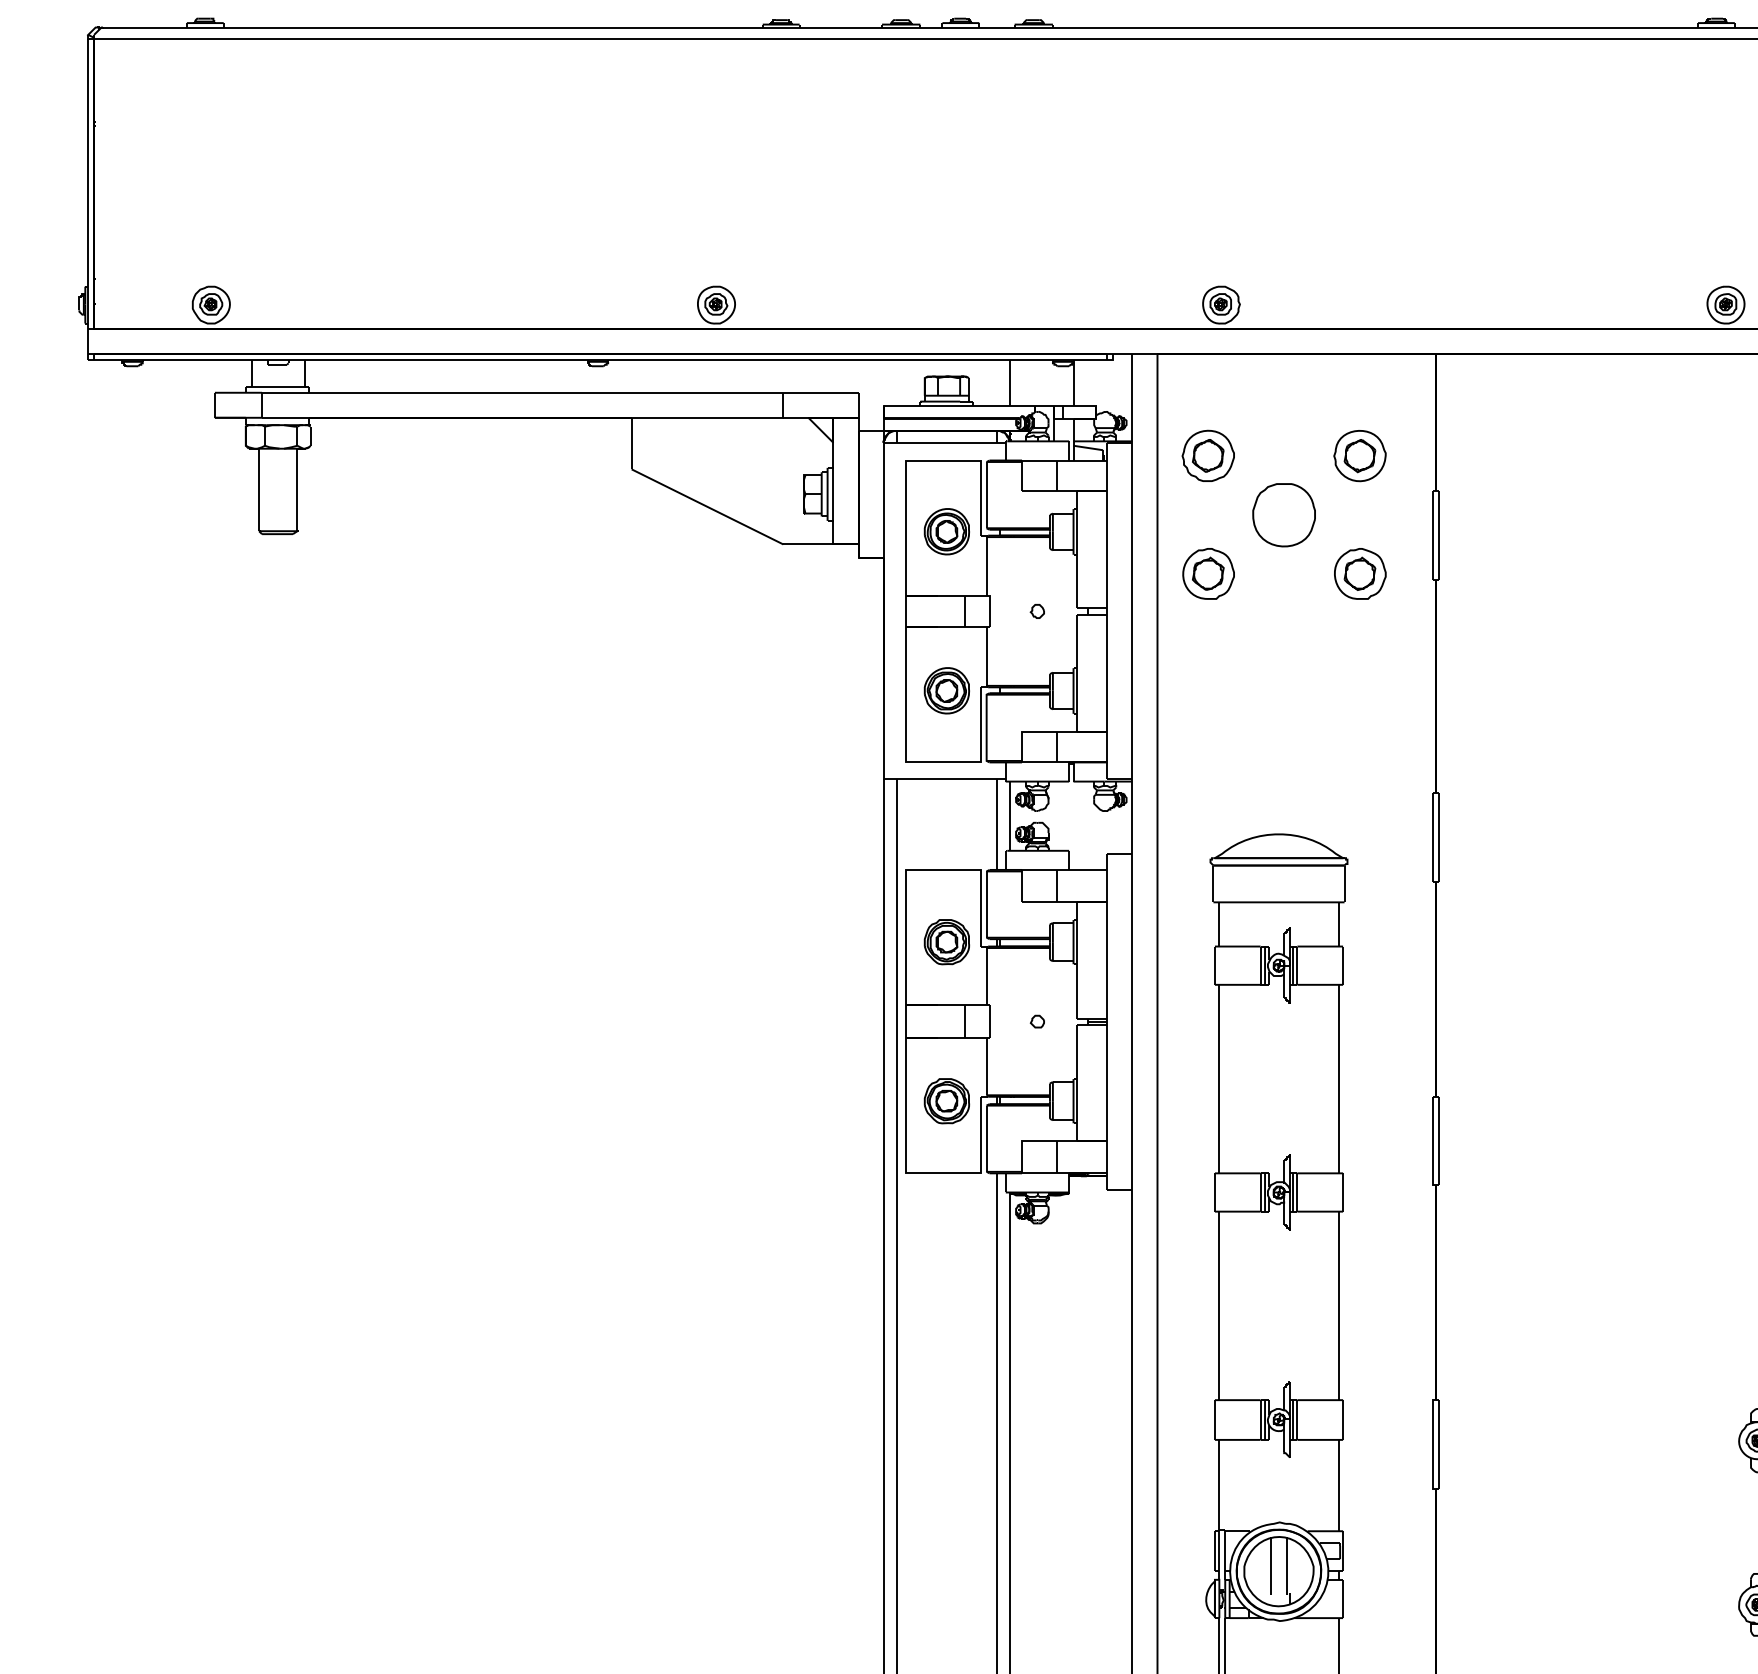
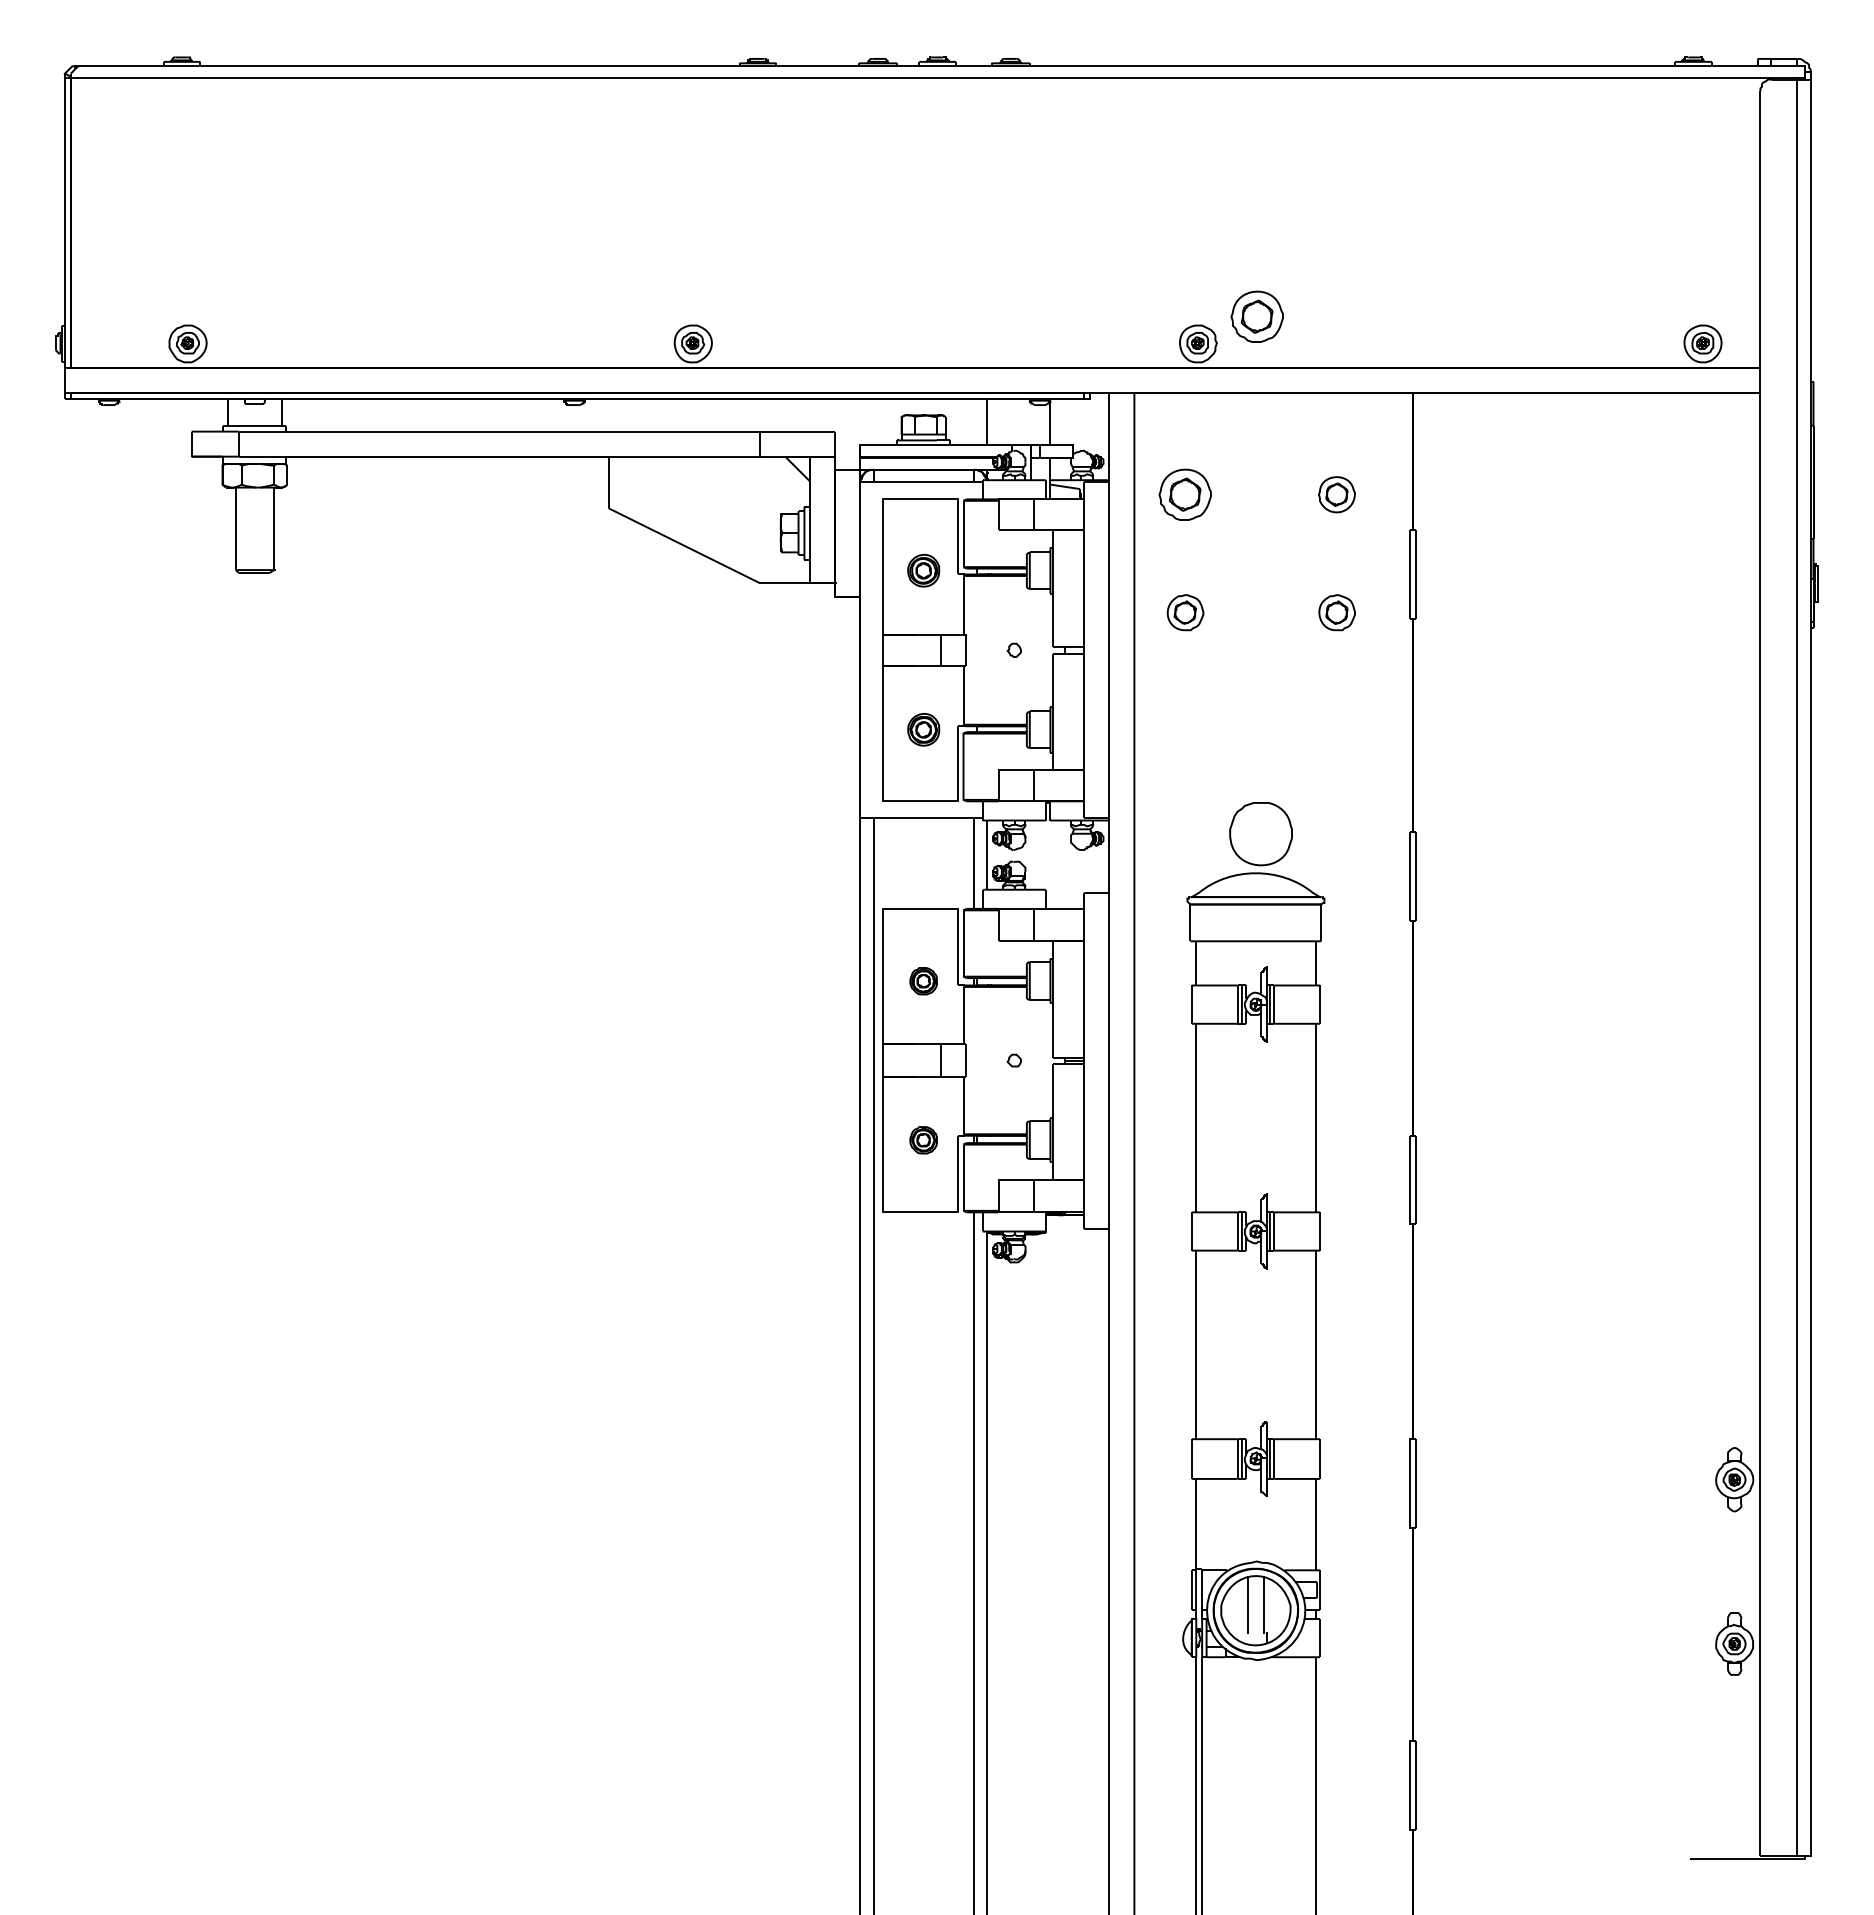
part: (1279, 277) -> (1256, 316), added
part: (1359, 455) -> (1336, 494), size x0.7
part: (1283, 515) -> (1260, 834), moved
part: (946, 531) -> (923, 570), size x0.7
part: (1208, 573) -> (1185, 612), size x0.7
part: (1359, 573) -> (1336, 612), size x0.7
part: (946, 690) -> (923, 729), size x0.7
part: (946, 942) -> (923, 981), size x0.6
part: (946, 1101) -> (923, 1140), size x0.6

